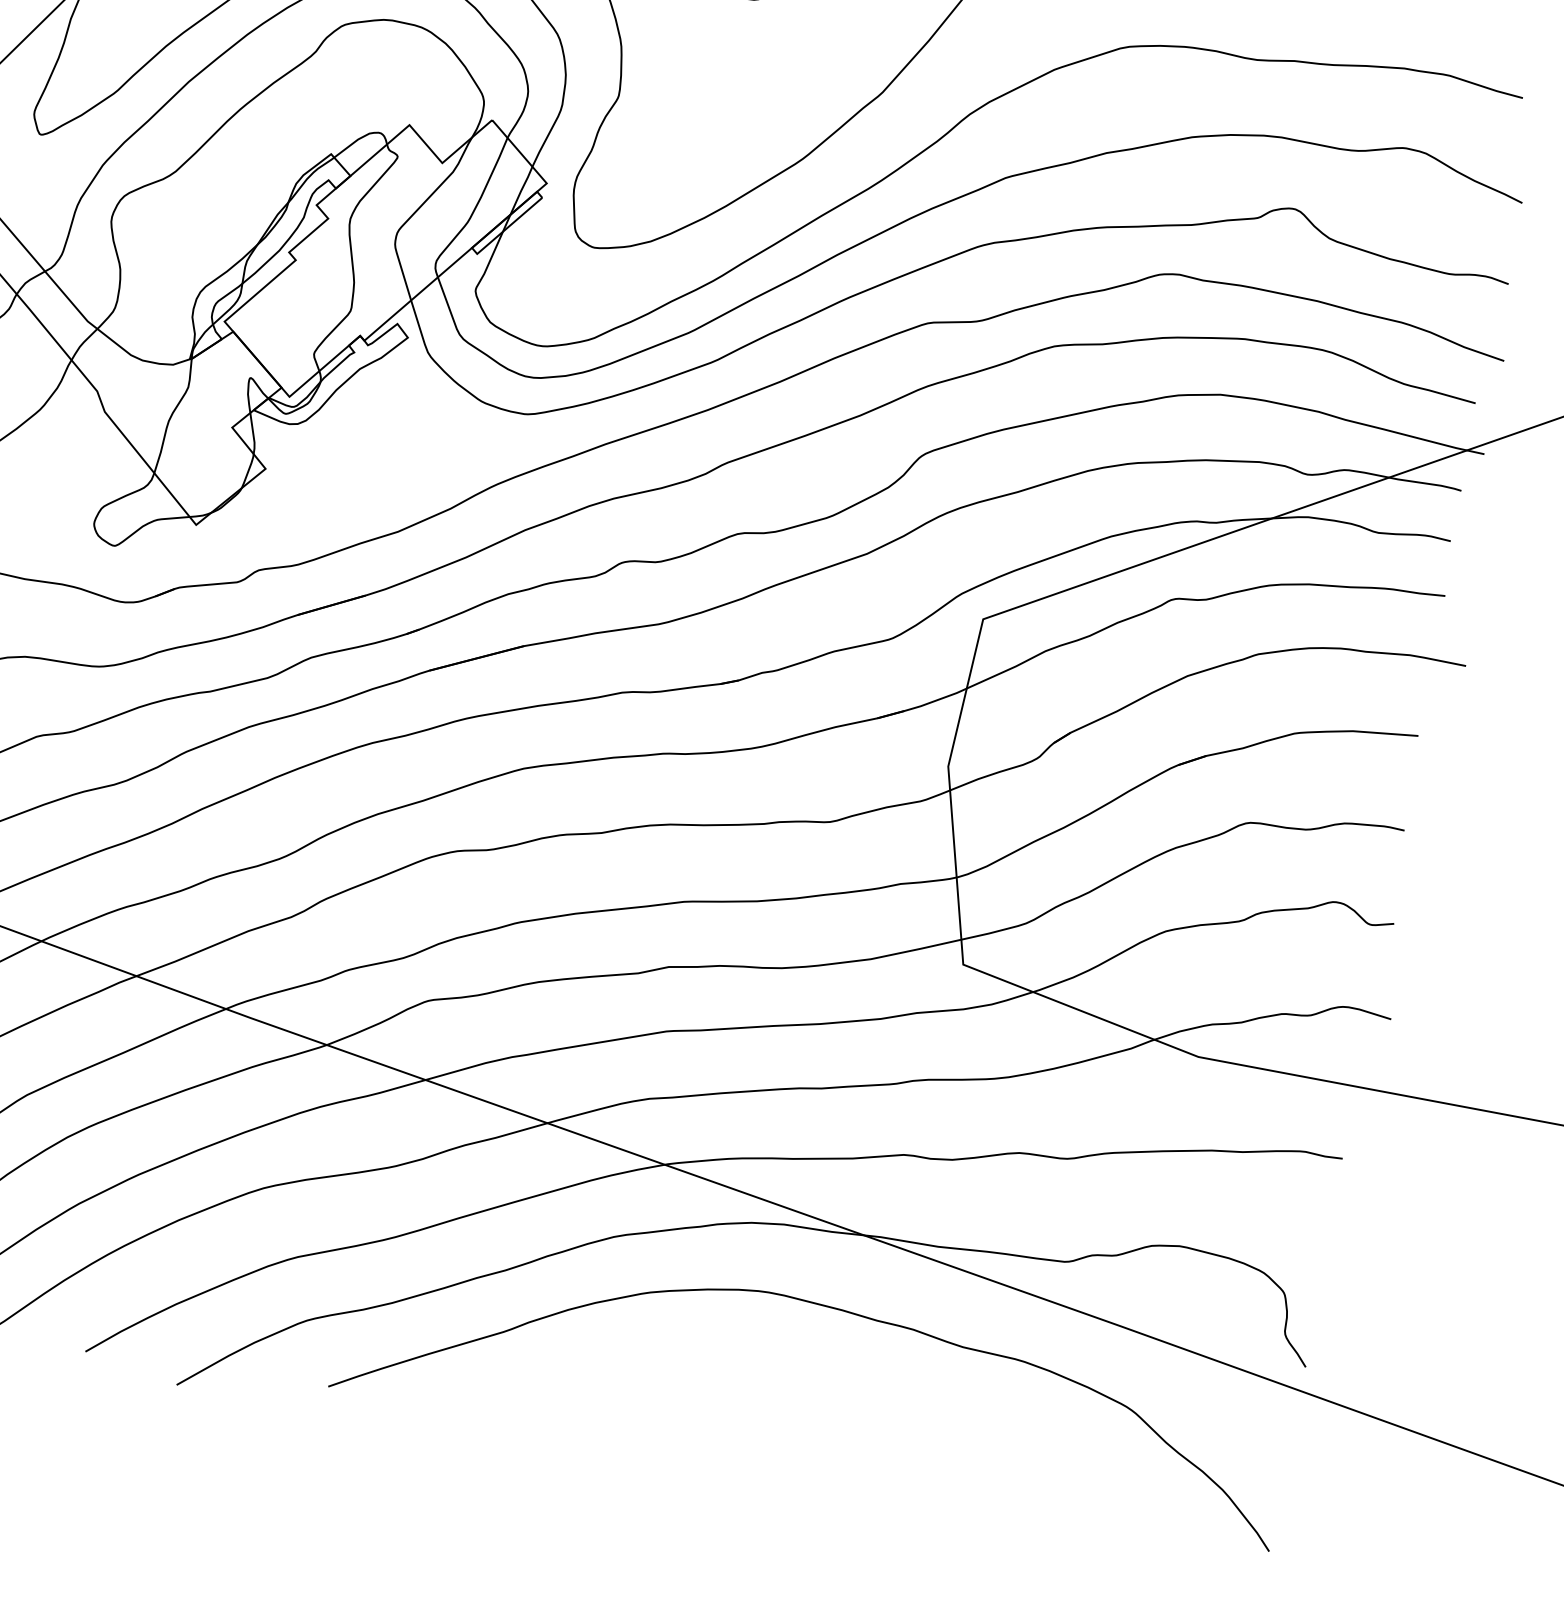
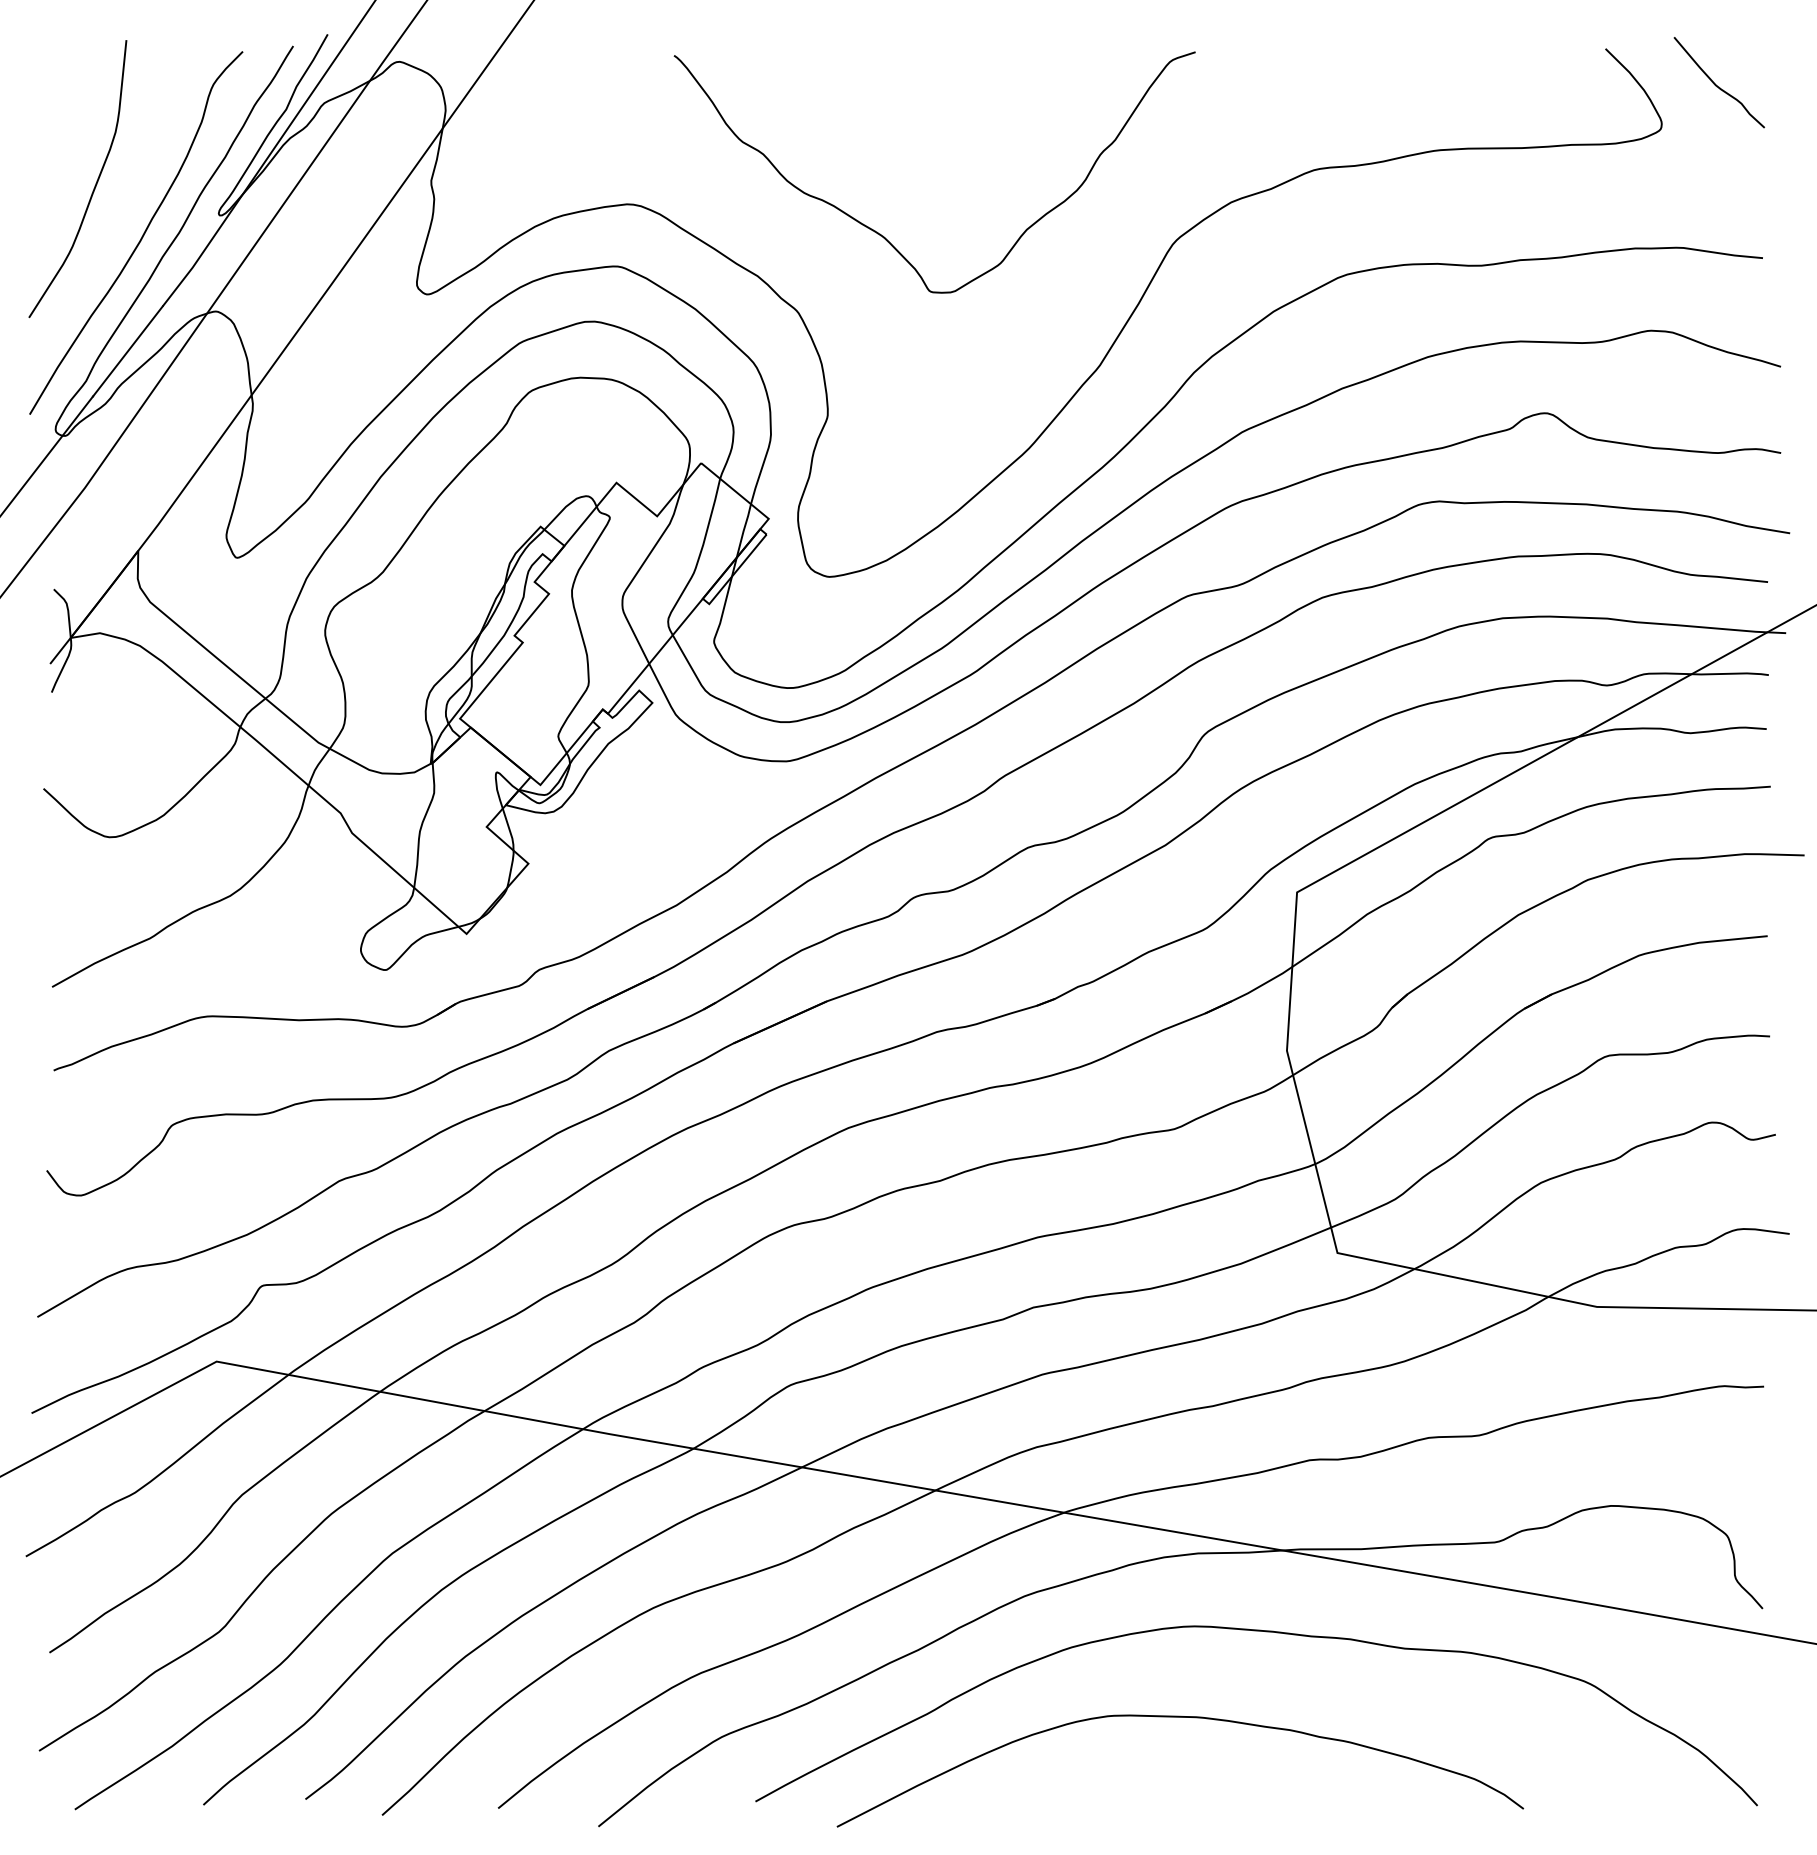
curve: (741, 1375) -> (1180, 1717), added

